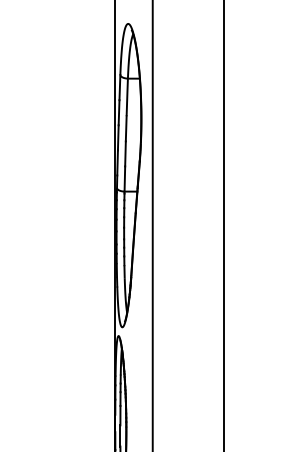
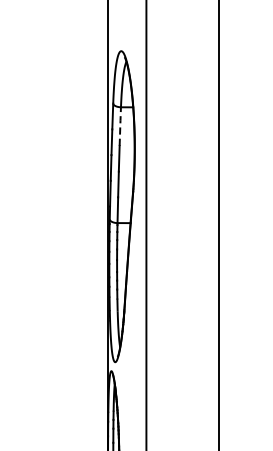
line: (127, 96) -> (120, 125), solid -> dashed

